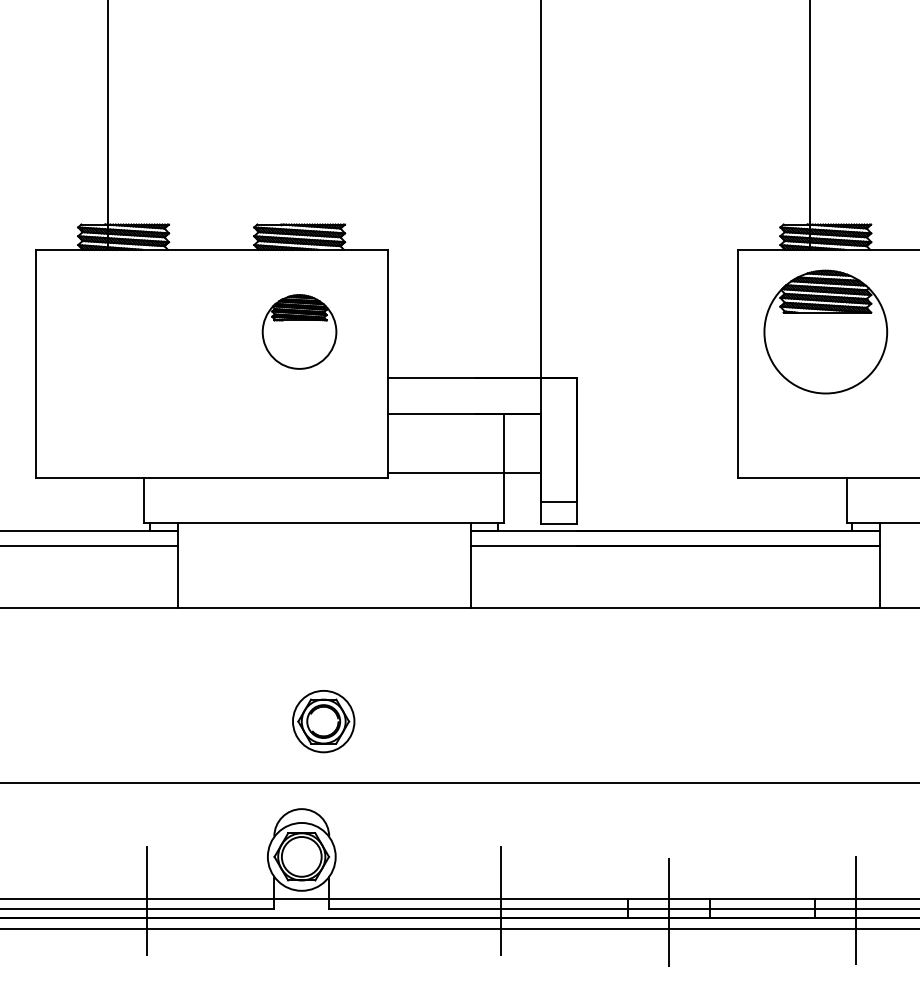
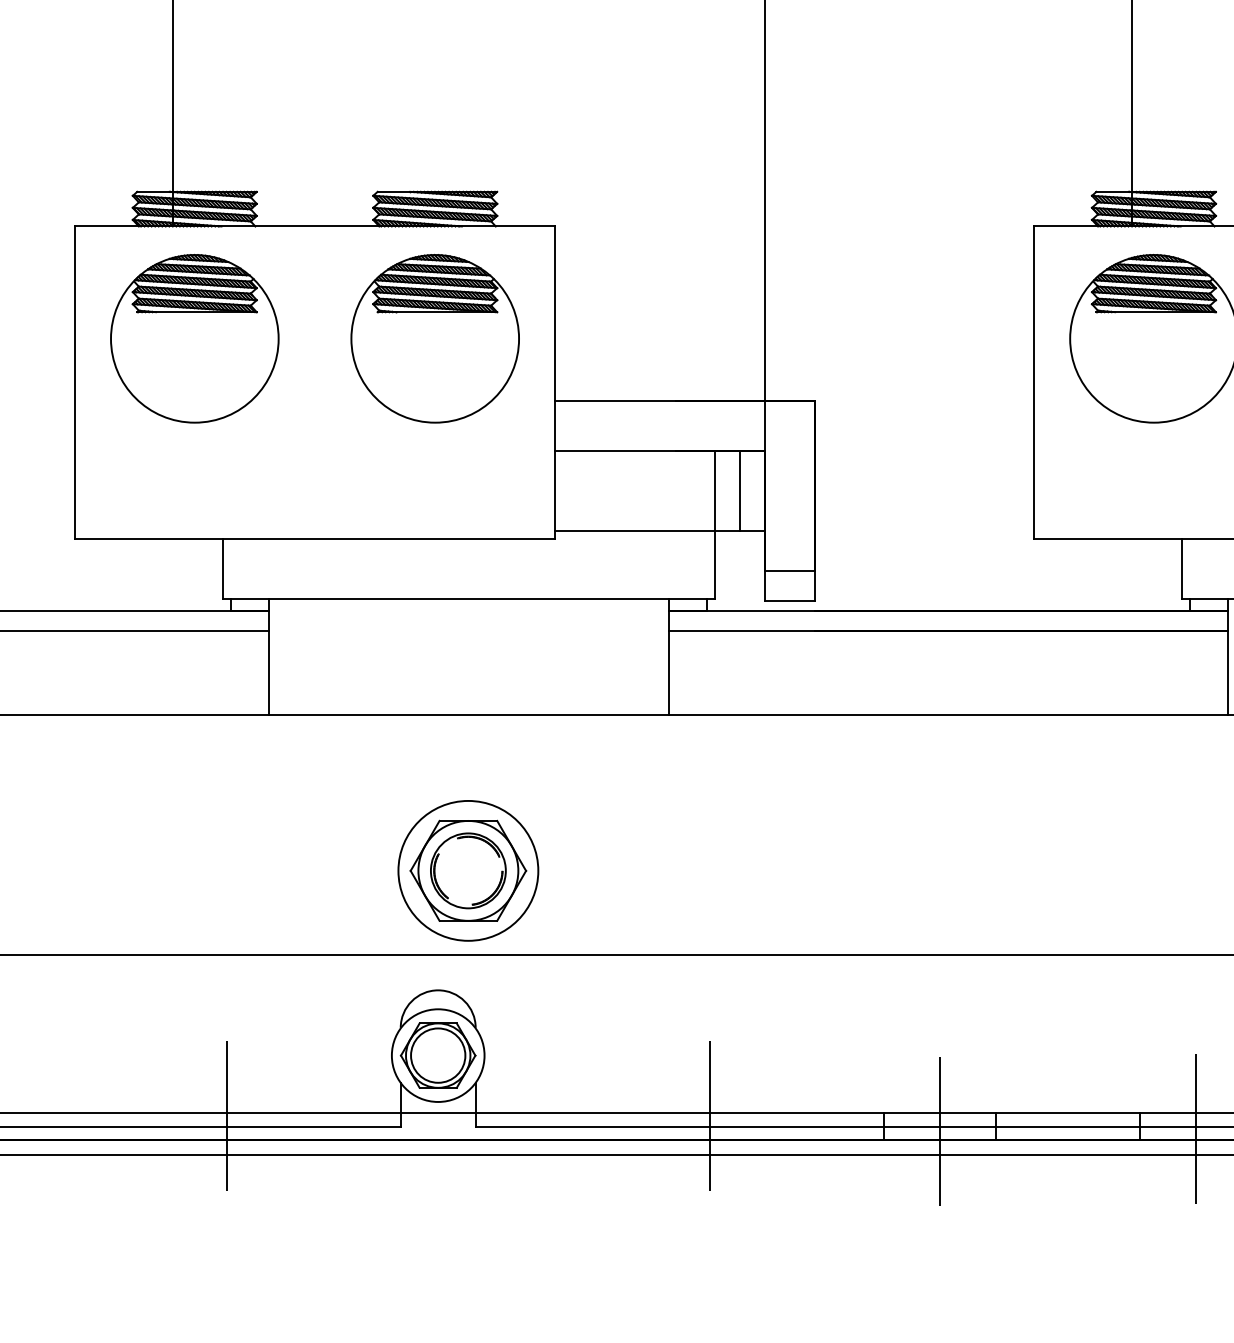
part: (123, 331) -> (194, 337), added
part: (299, 331) -> (435, 337), size x1.67
line: (522, 443) -> (739, 490), added
part: (323, 721) -> (467, 870), size x1.67

